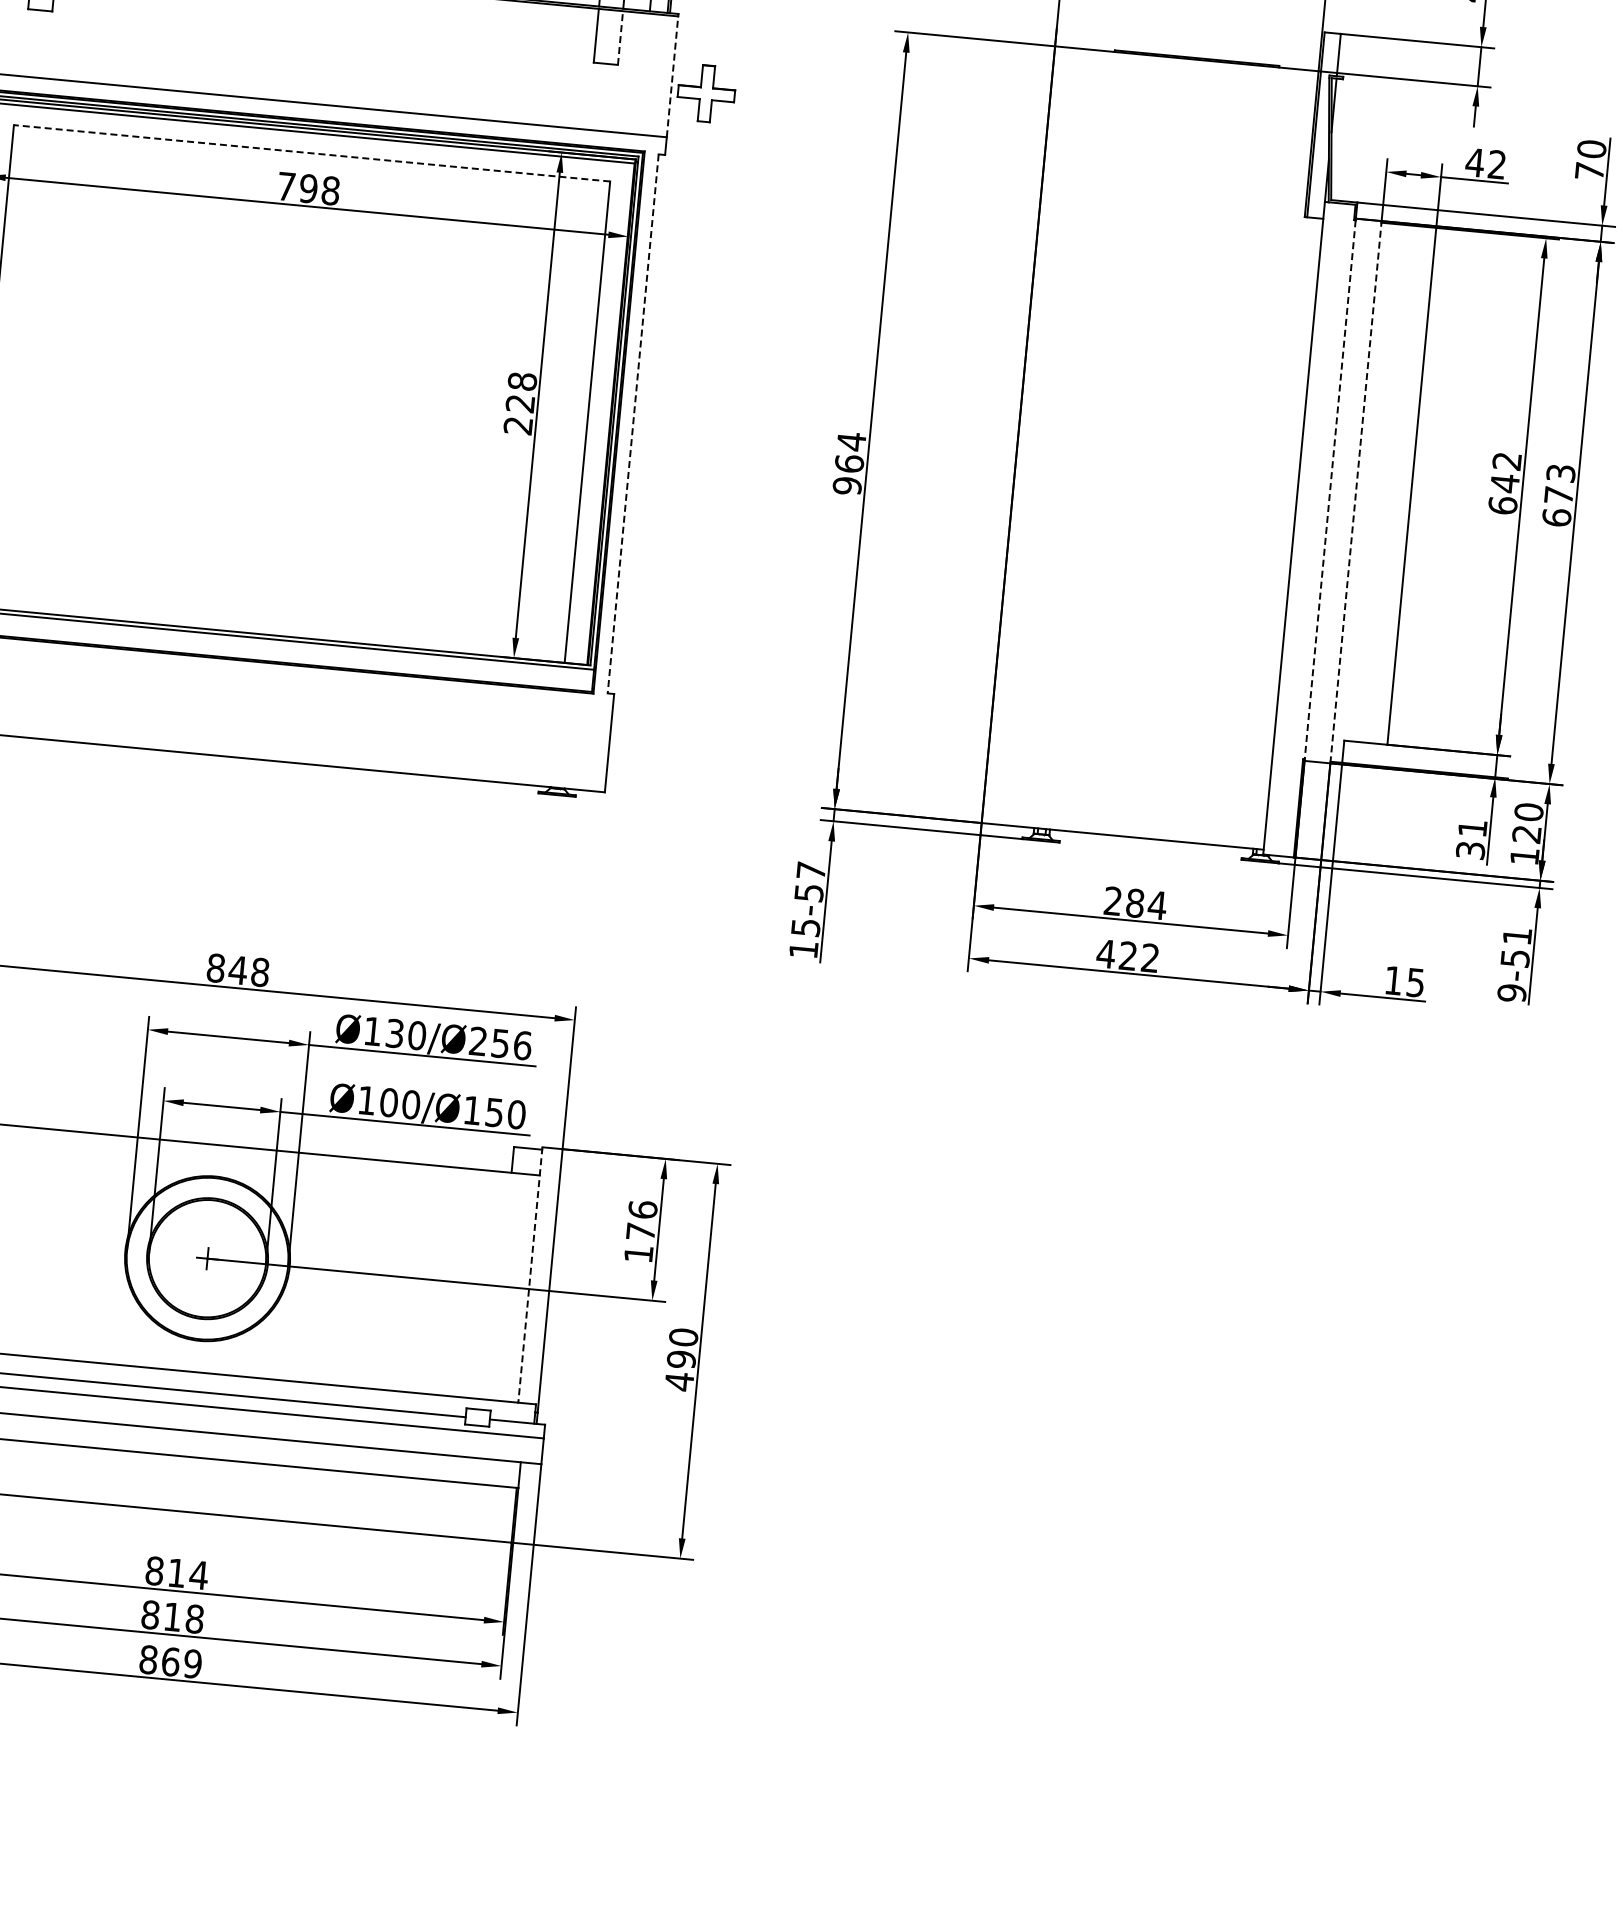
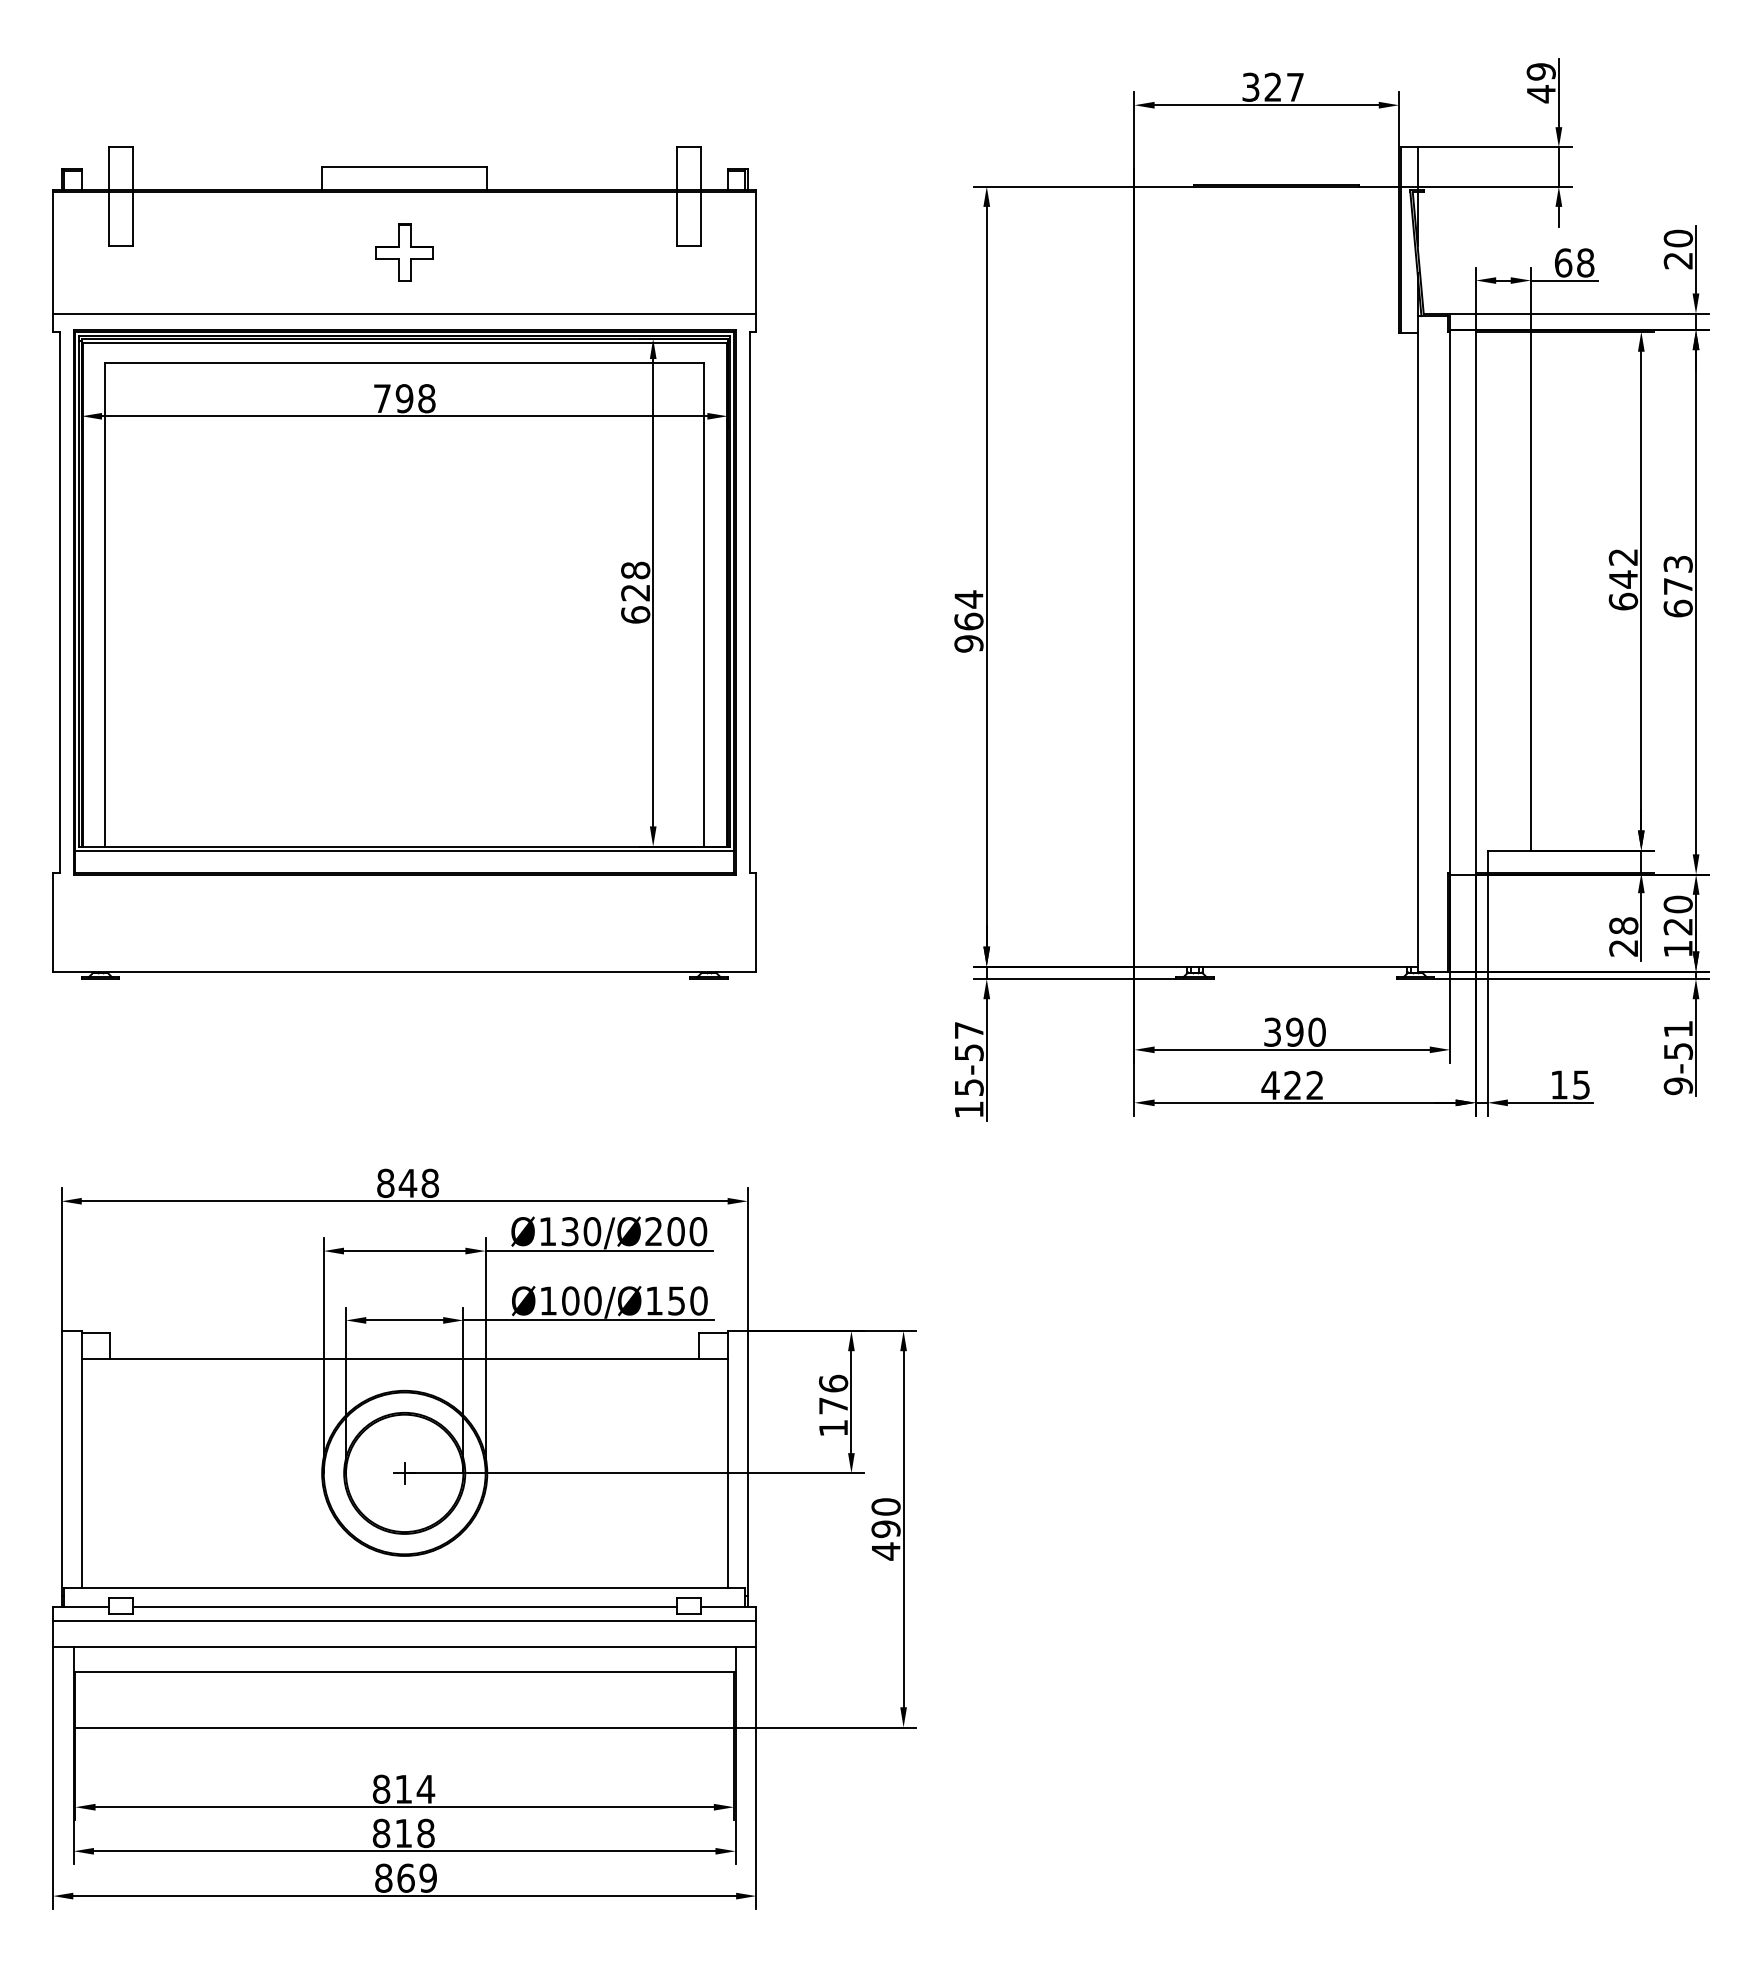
line: (620, 38) -> (700, 219), dashed -> solid
line: (672, 77) -> (756, 253), dashed -> solid
part: (706, 93) -> (404, 252), moved
line: (311, 153) -> (404, 363), dashed -> solid
text: (1486, 163) -> (1574, 262), 42 -> 68
text: (1588, 170) -> (1677, 260), 70 -> 20
line: (632, 424) -> (749, 602), dashed -> solid
text: (518, 425) -> (635, 614), 228 -> 628
line: (1330, 490) -> (1450, 602), dashed -> solid
line: (1355, 491) -> (1475, 601), dashed -> solid
text: (1471, 838) -> (1623, 936), 31 -> 28
text: (1135, 902) -> (1295, 1031), 284 -> 390
text: (511, 1044) -> (687, 1231), Ø130/Ø256 -> Ø130/Ø200
line: (530, 1275) -> (727, 1459), dashed -> solid

